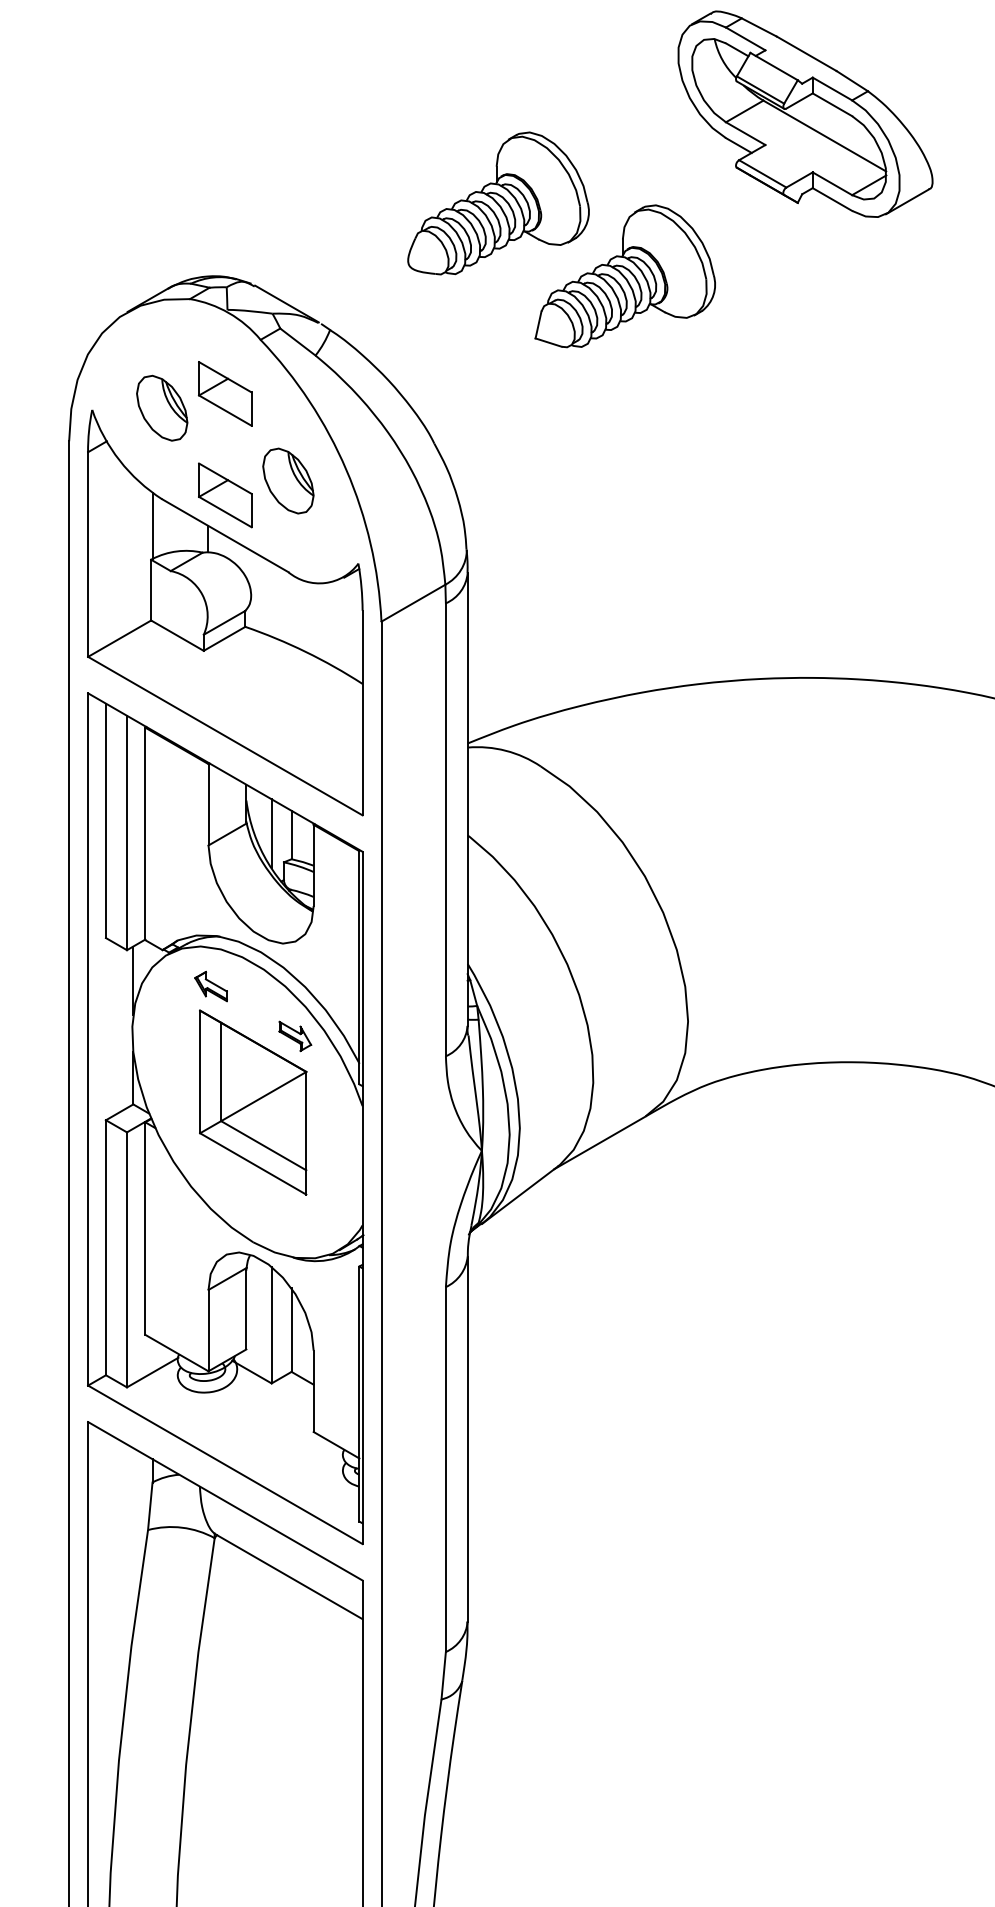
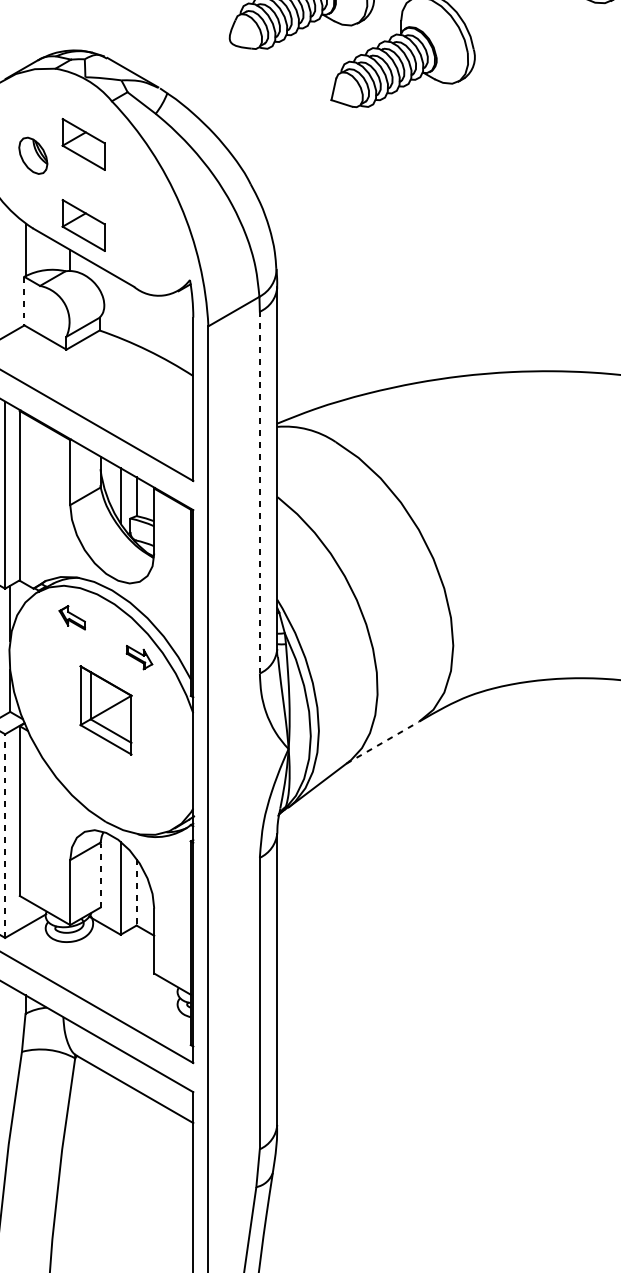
part: (162, 407) -> (33, 155), size x0.7
part: (288, 480) -> (134, 213), removed
line: (151, 590) -> (24, 301), solid -> dashed
line: (445, 829) -> (259, 492), solid -> dashed
part: (253, 1102) -> (106, 710), size x0.6
line: (599, 1142) -> (382, 742), solid -> dashed
line: (127, 1259) -> (5, 835), solid -> dashed
line: (246, 1309) -> (100, 875), solid -> dashed
line: (291, 1330) -> (136, 892), solid -> dashed

